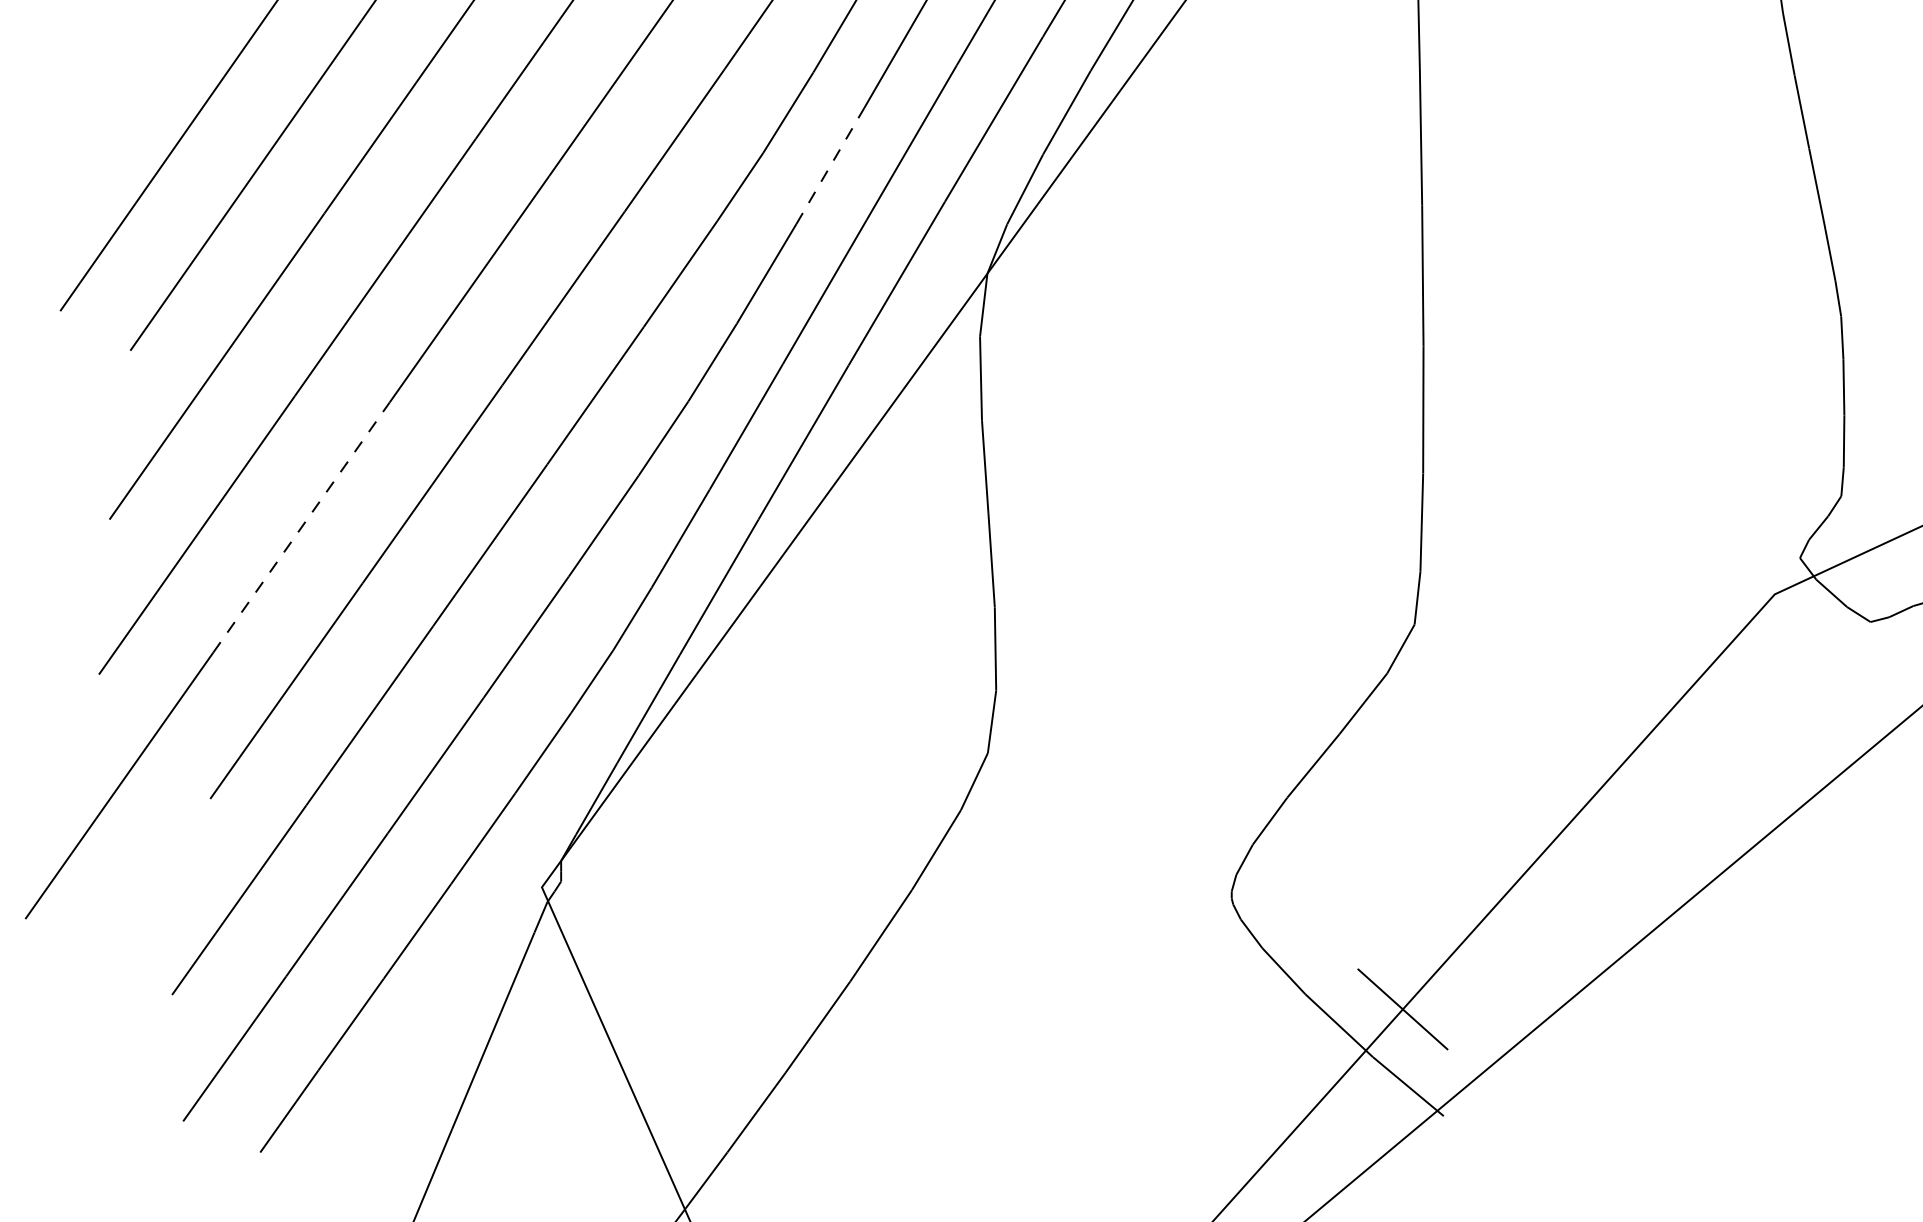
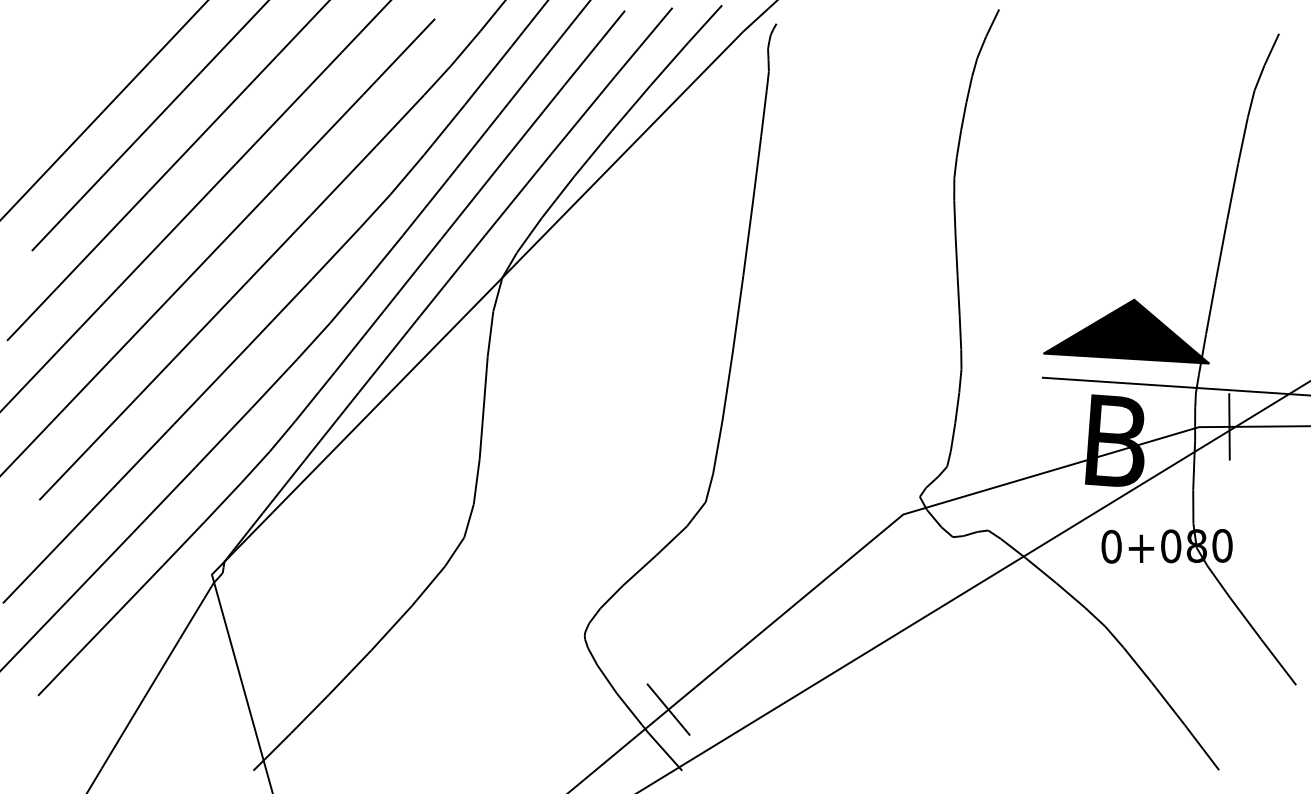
line: (829, 165) -> (425, 206), dashed -> solid
line: (301, 527) -> (110, 360), dashed -> solid

